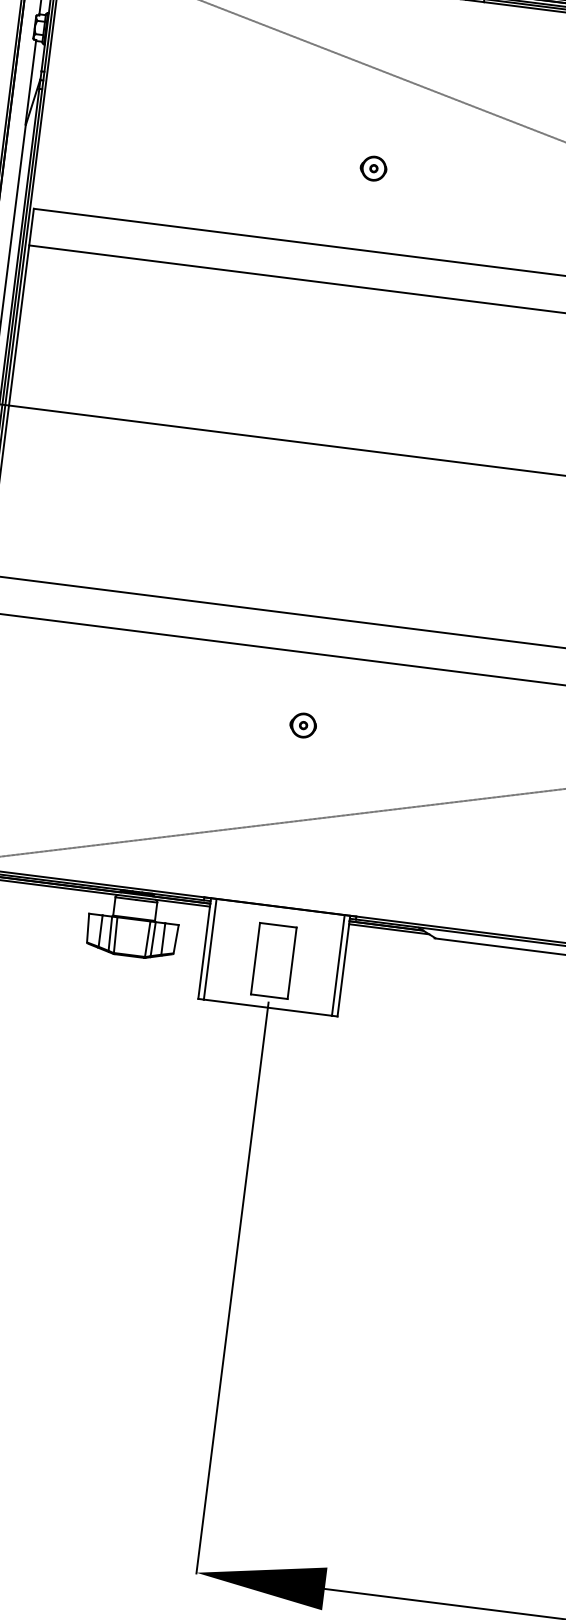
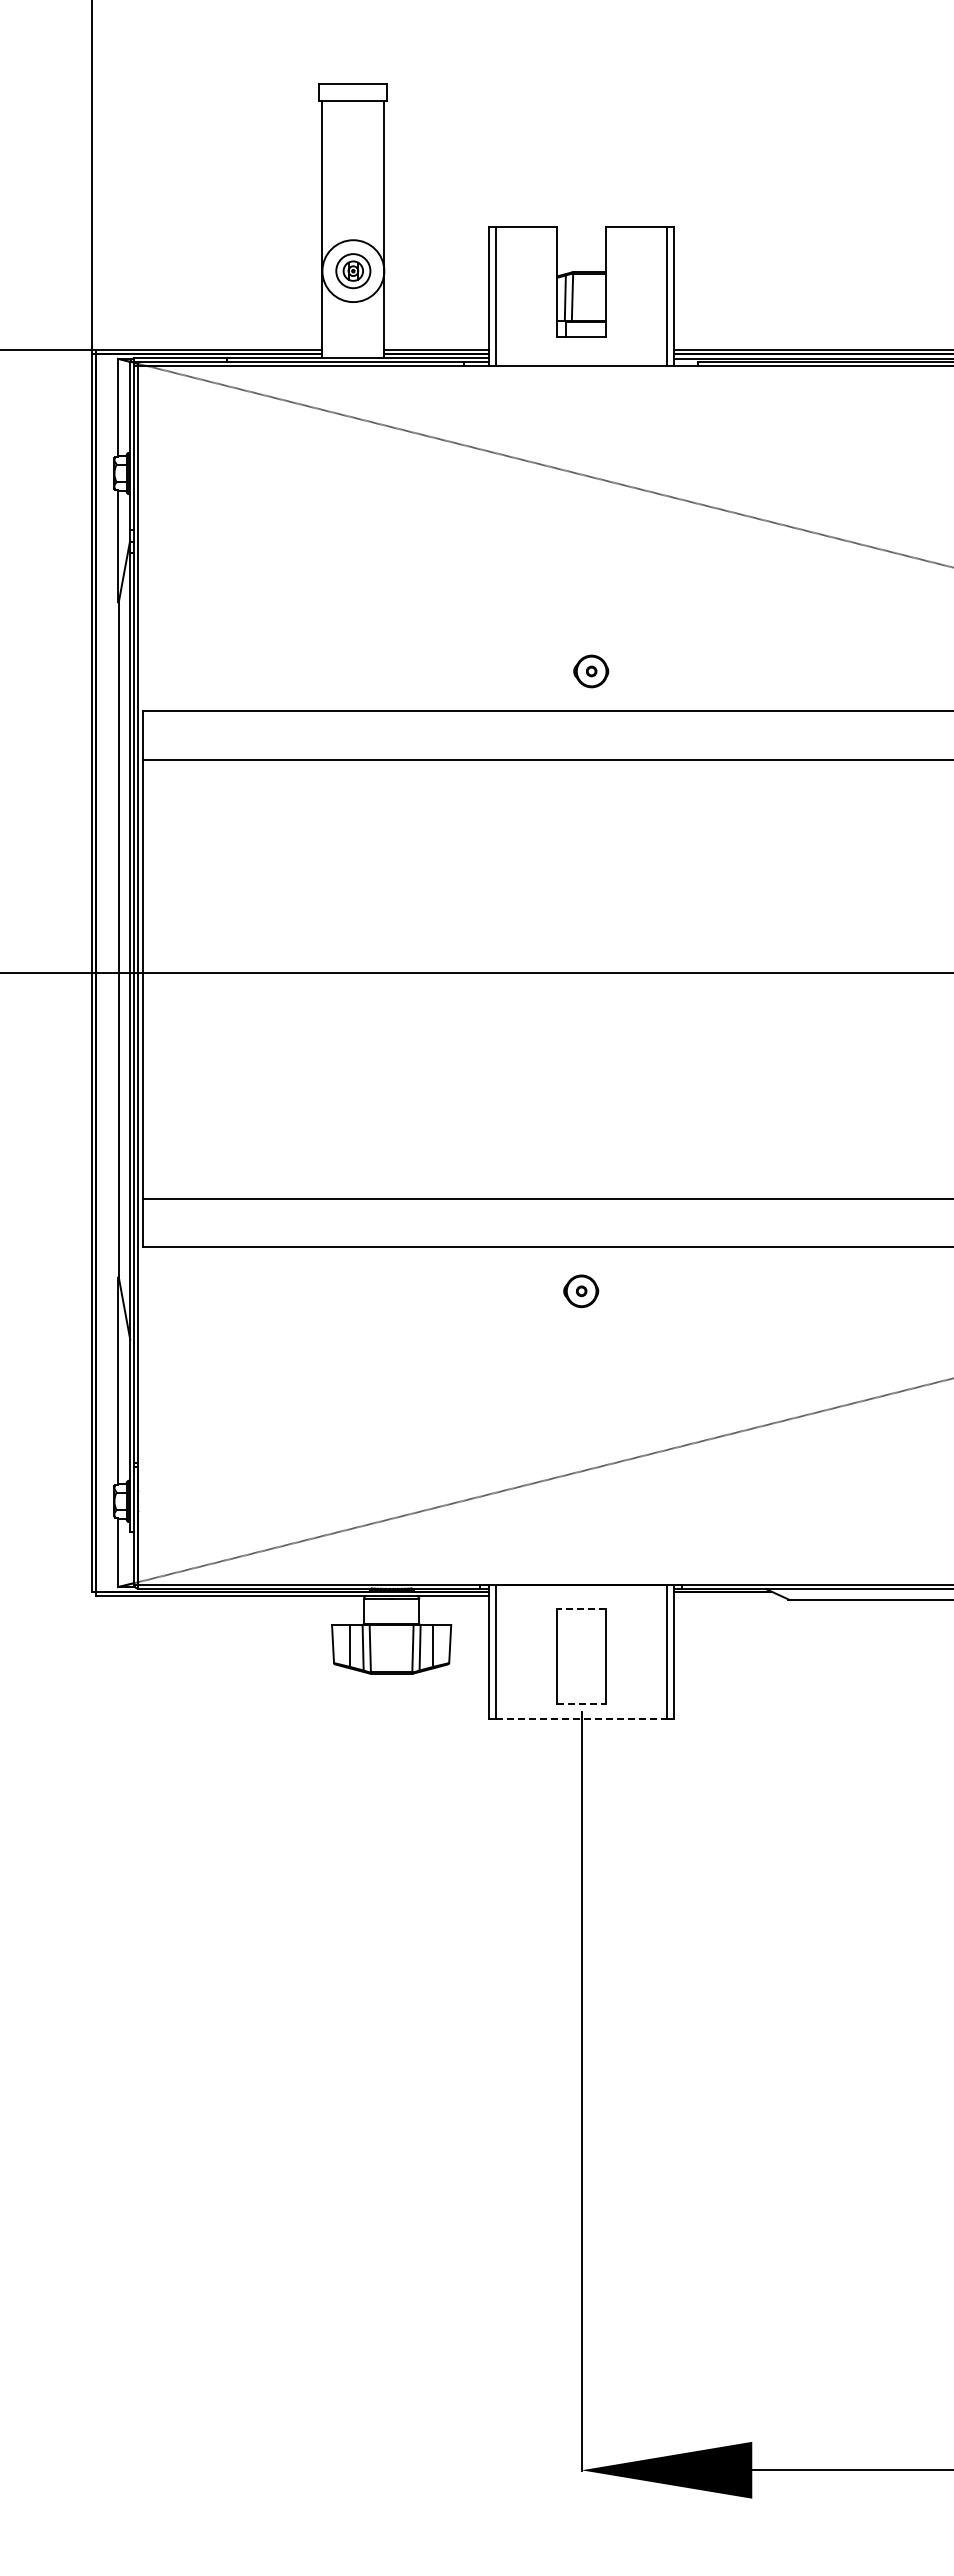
part: (373, 168) -> (591, 671), moved
part: (303, 725) -> (581, 1291), moved
line: (278, 924) -> (581, 1608), solid -> dashed
line: (389, 928) -> (727, 1595), removed
line: (269, 997) -> (582, 1704), solid -> dashed
line: (268, 1007) -> (582, 1718), solid -> dashed

